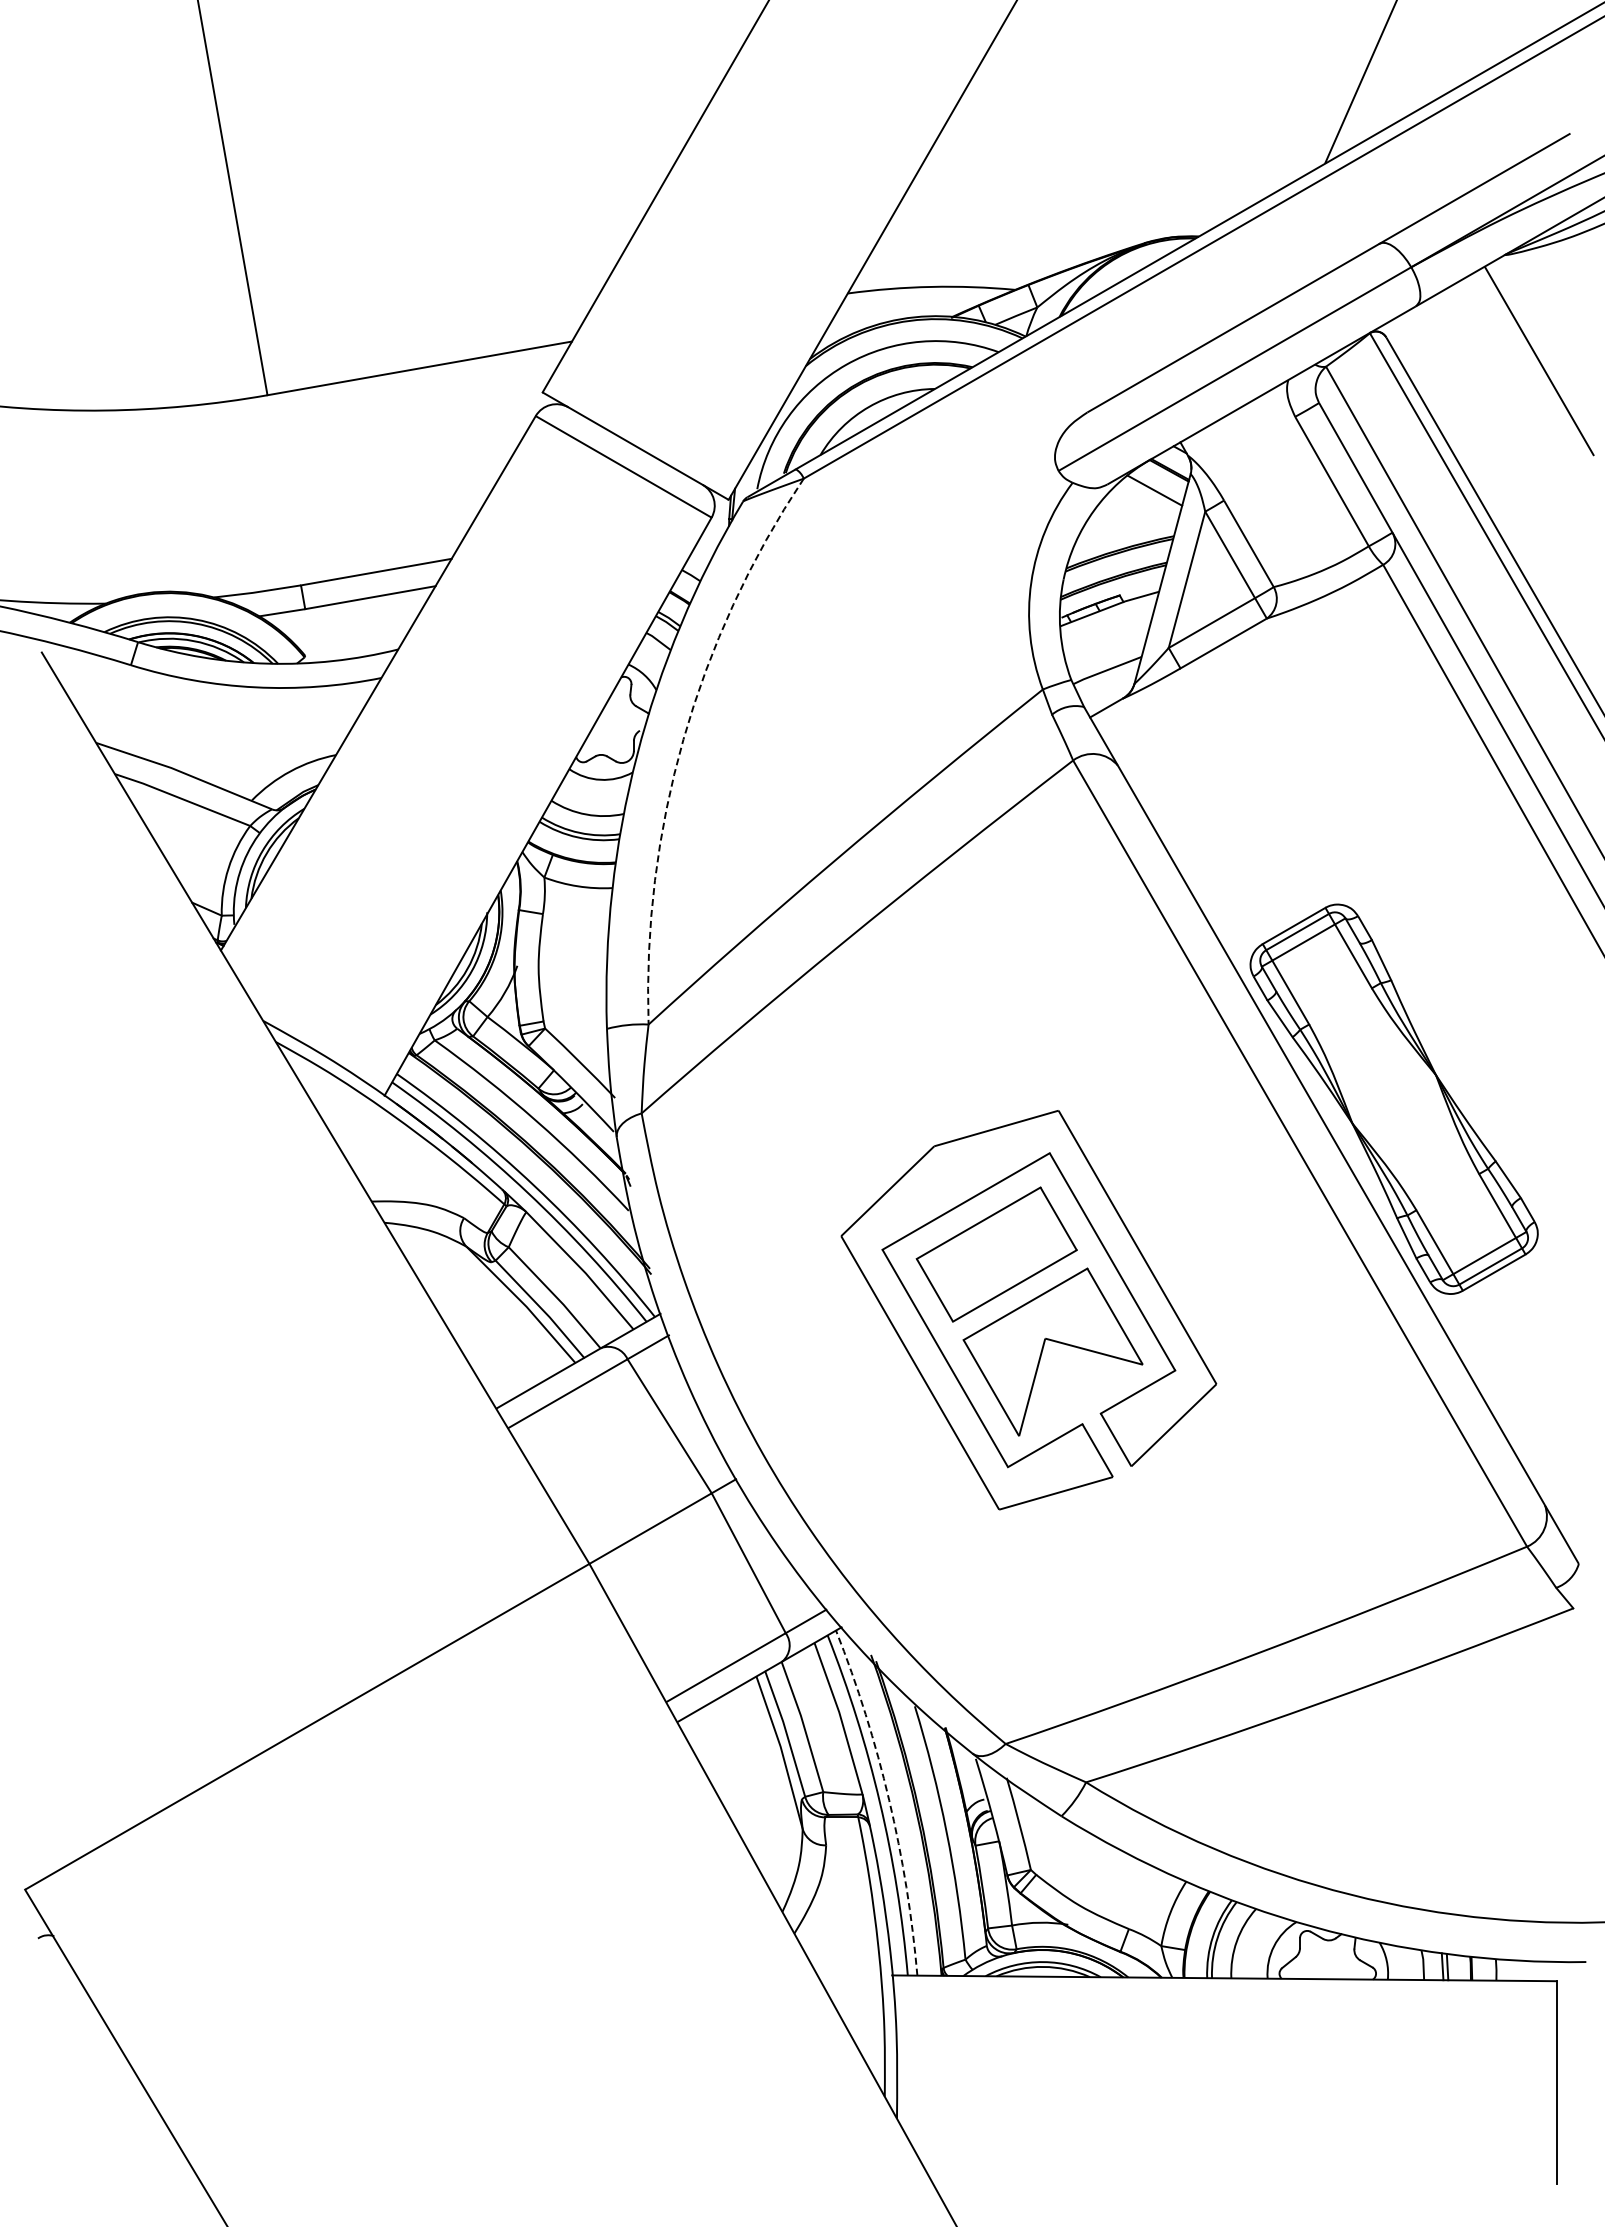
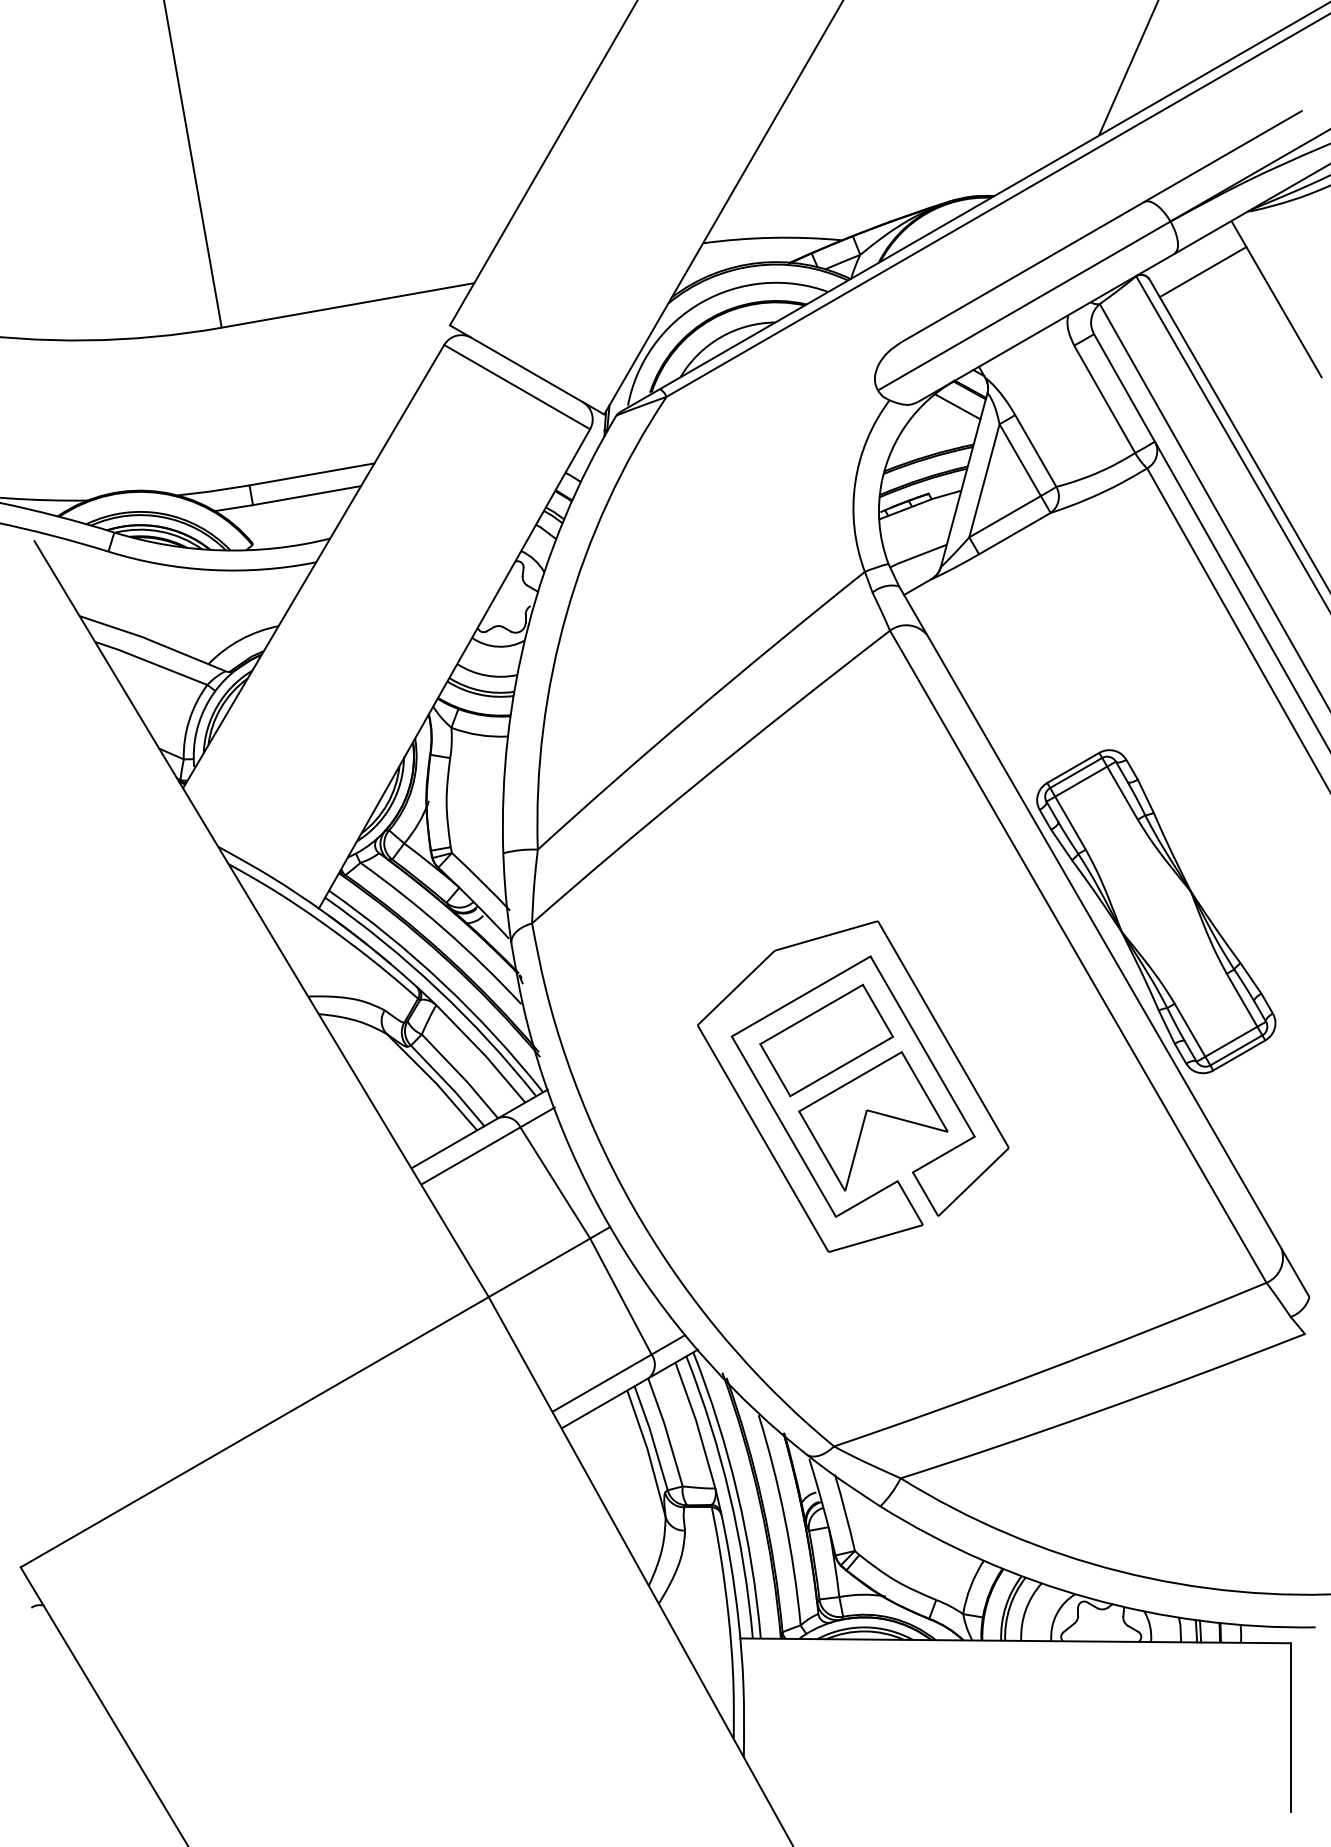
line: (1450, 328) -> (1203, 272), added
arc: (683, 739) -> (566, 613), dashed -> solid
arc: (889, 1800) -> (737, 1493), dashed -> solid

